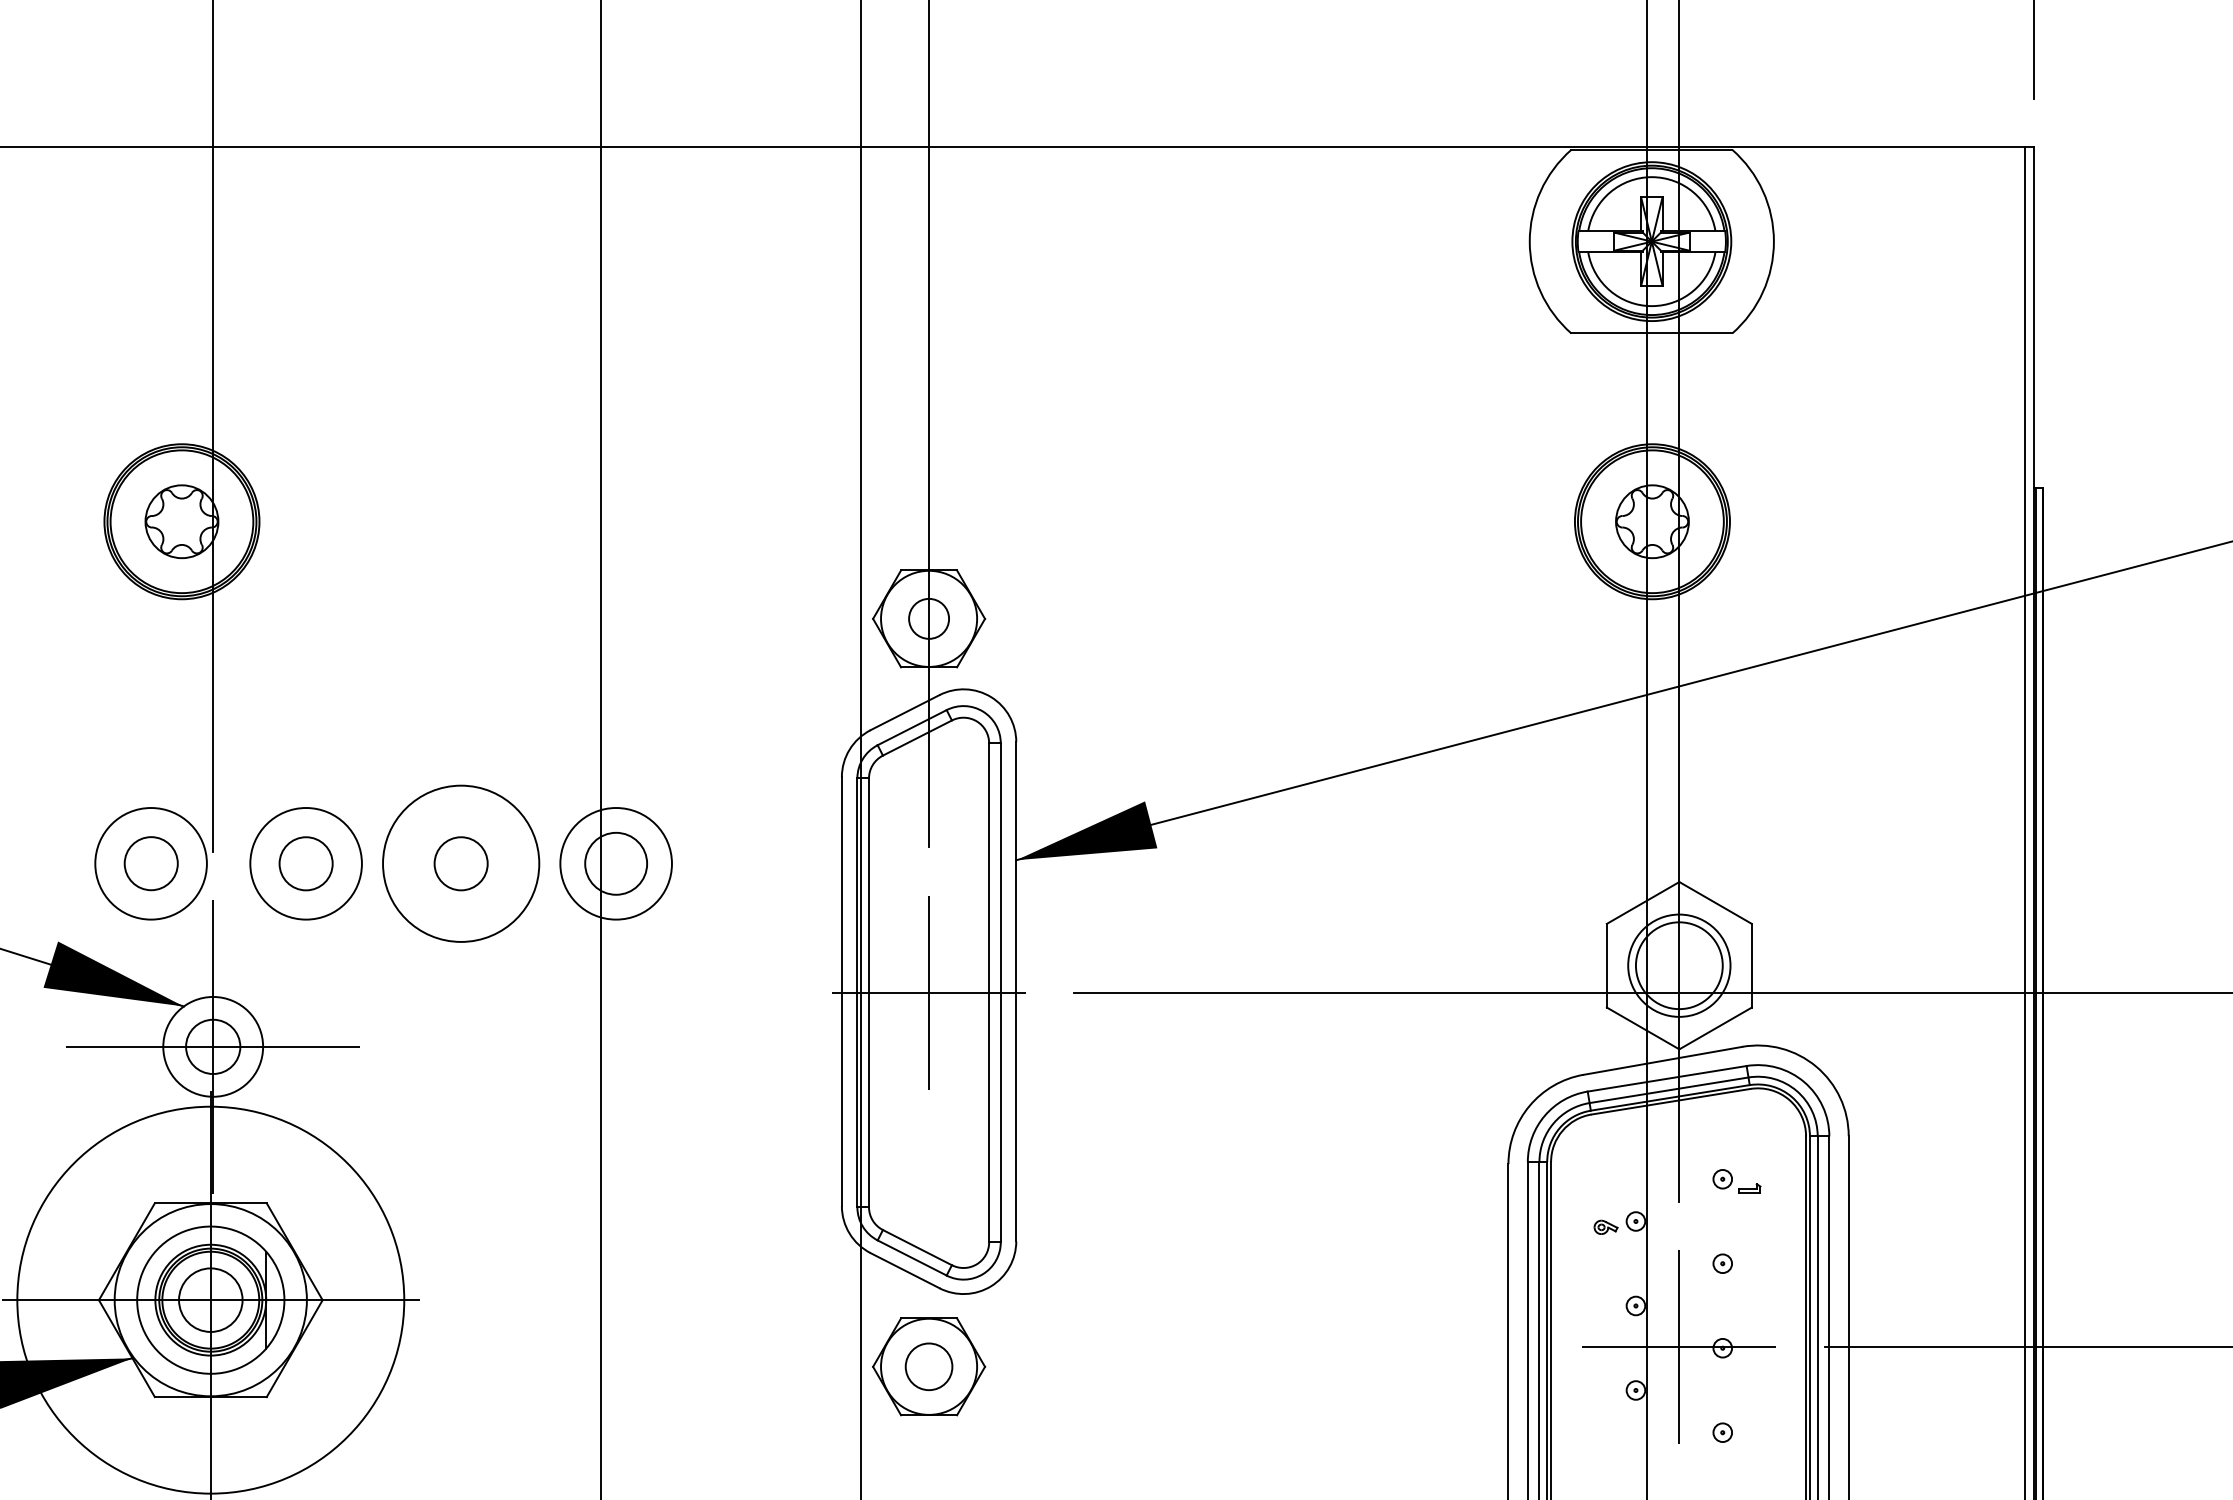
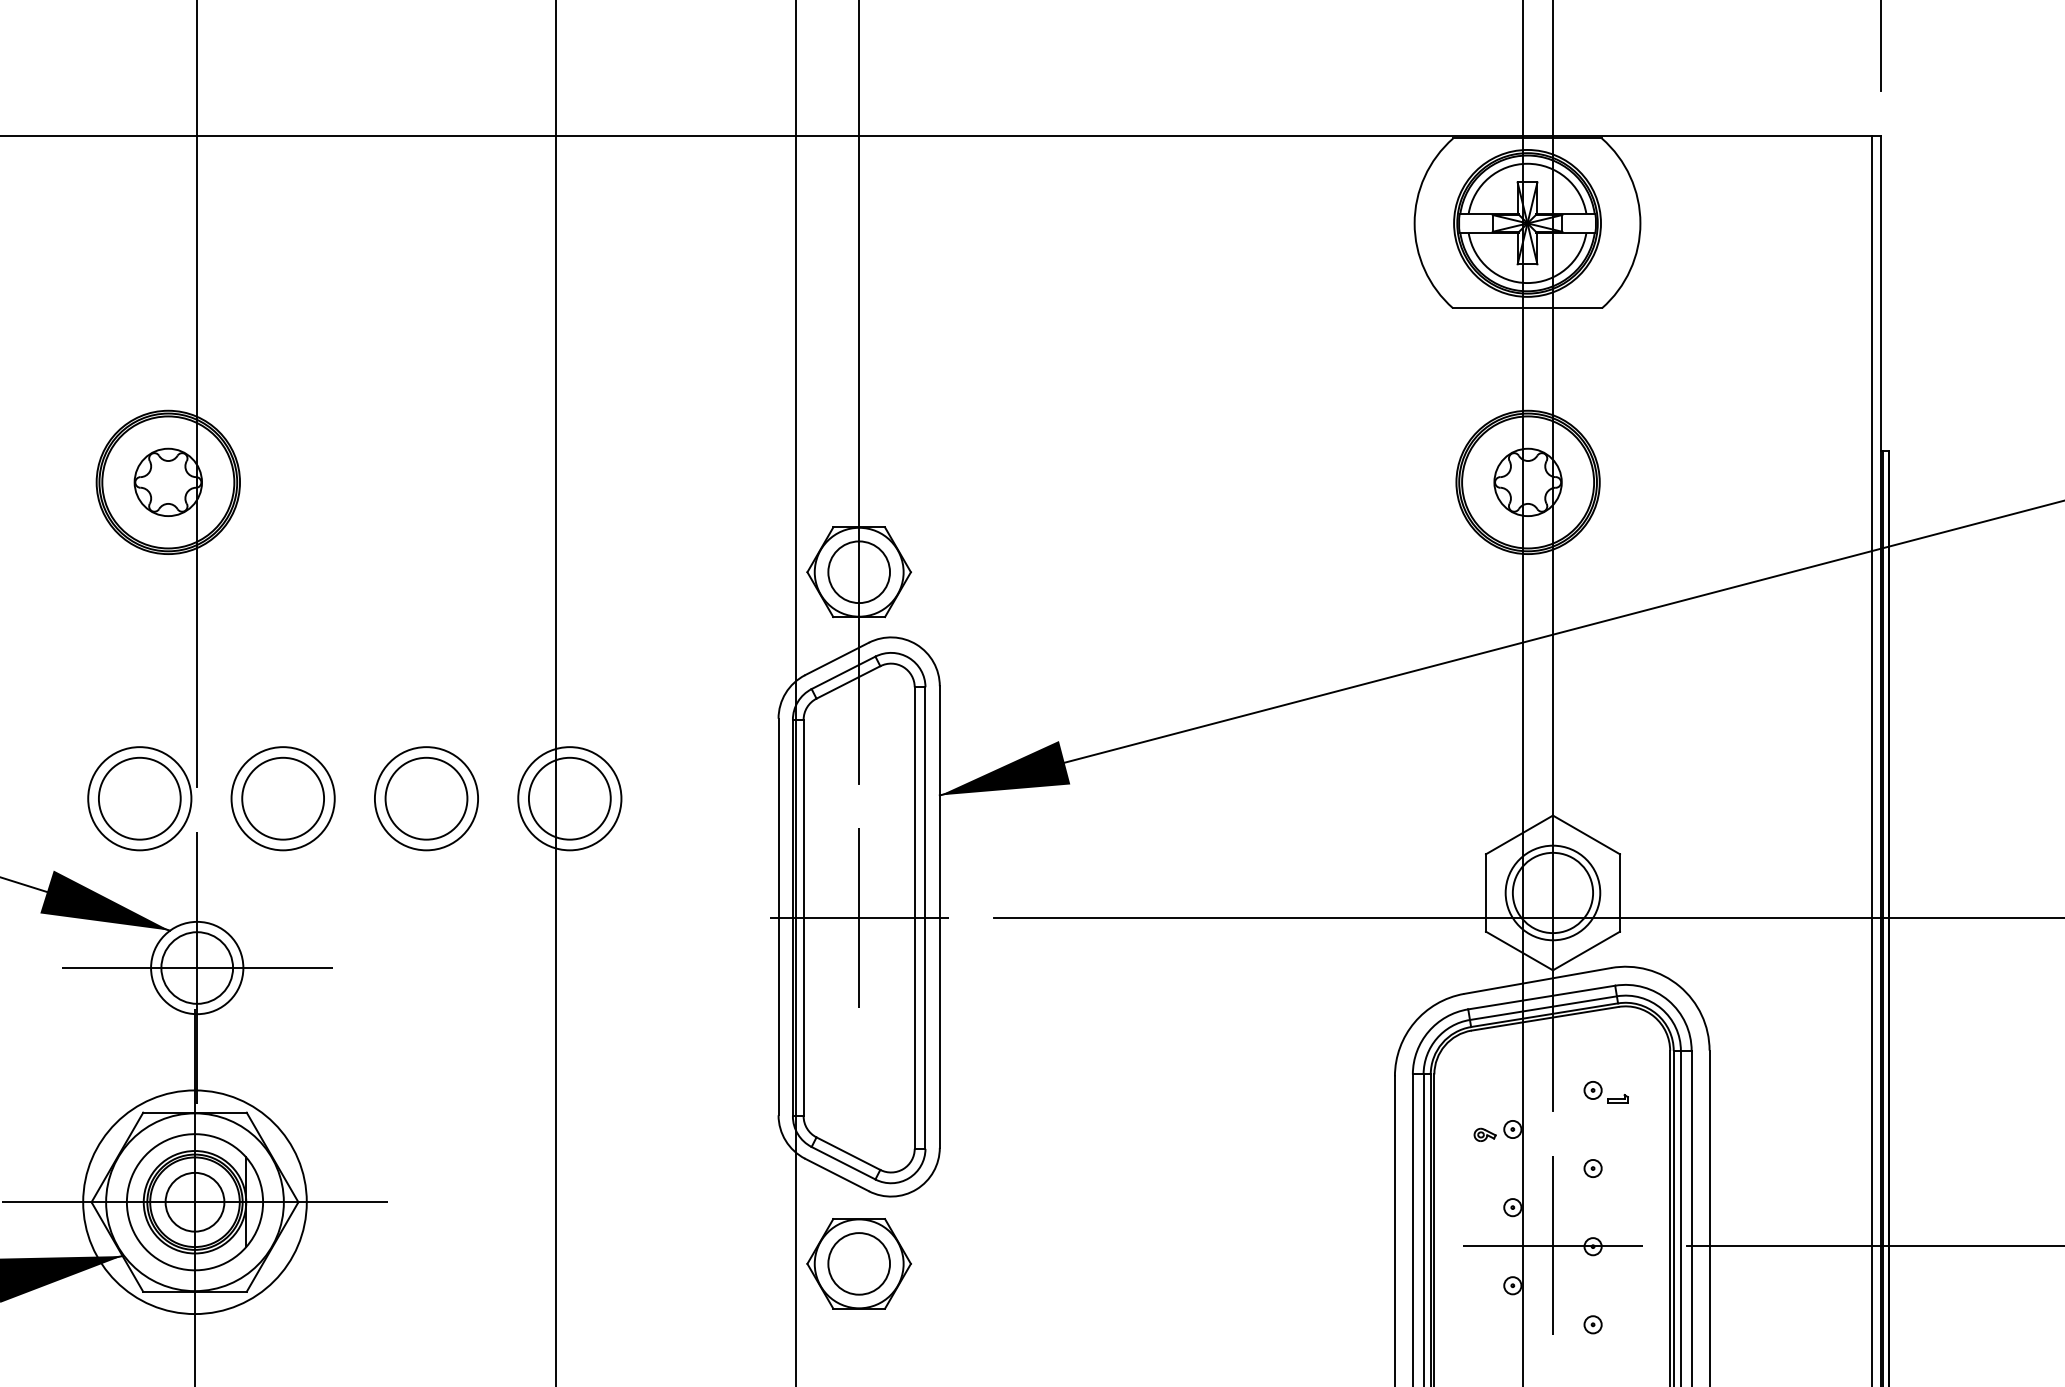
circle: (928, 618) -> (858, 571), size x1.67
circle: (151, 863) -> (140, 798), size x1.67
circle: (305, 863) -> (282, 798), size x1.67
circle: (460, 863) -> (425, 798), size x0.71
circle: (460, 863) -> (425, 798), size x1.67
circle: (615, 863) -> (569, 798), size x1.43
circle: (212, 1046) -> (196, 967), size x1.43
circle: (210, 1300) -> (194, 1202), size x0.62
circle: (928, 1366) -> (858, 1263), size x1.43

